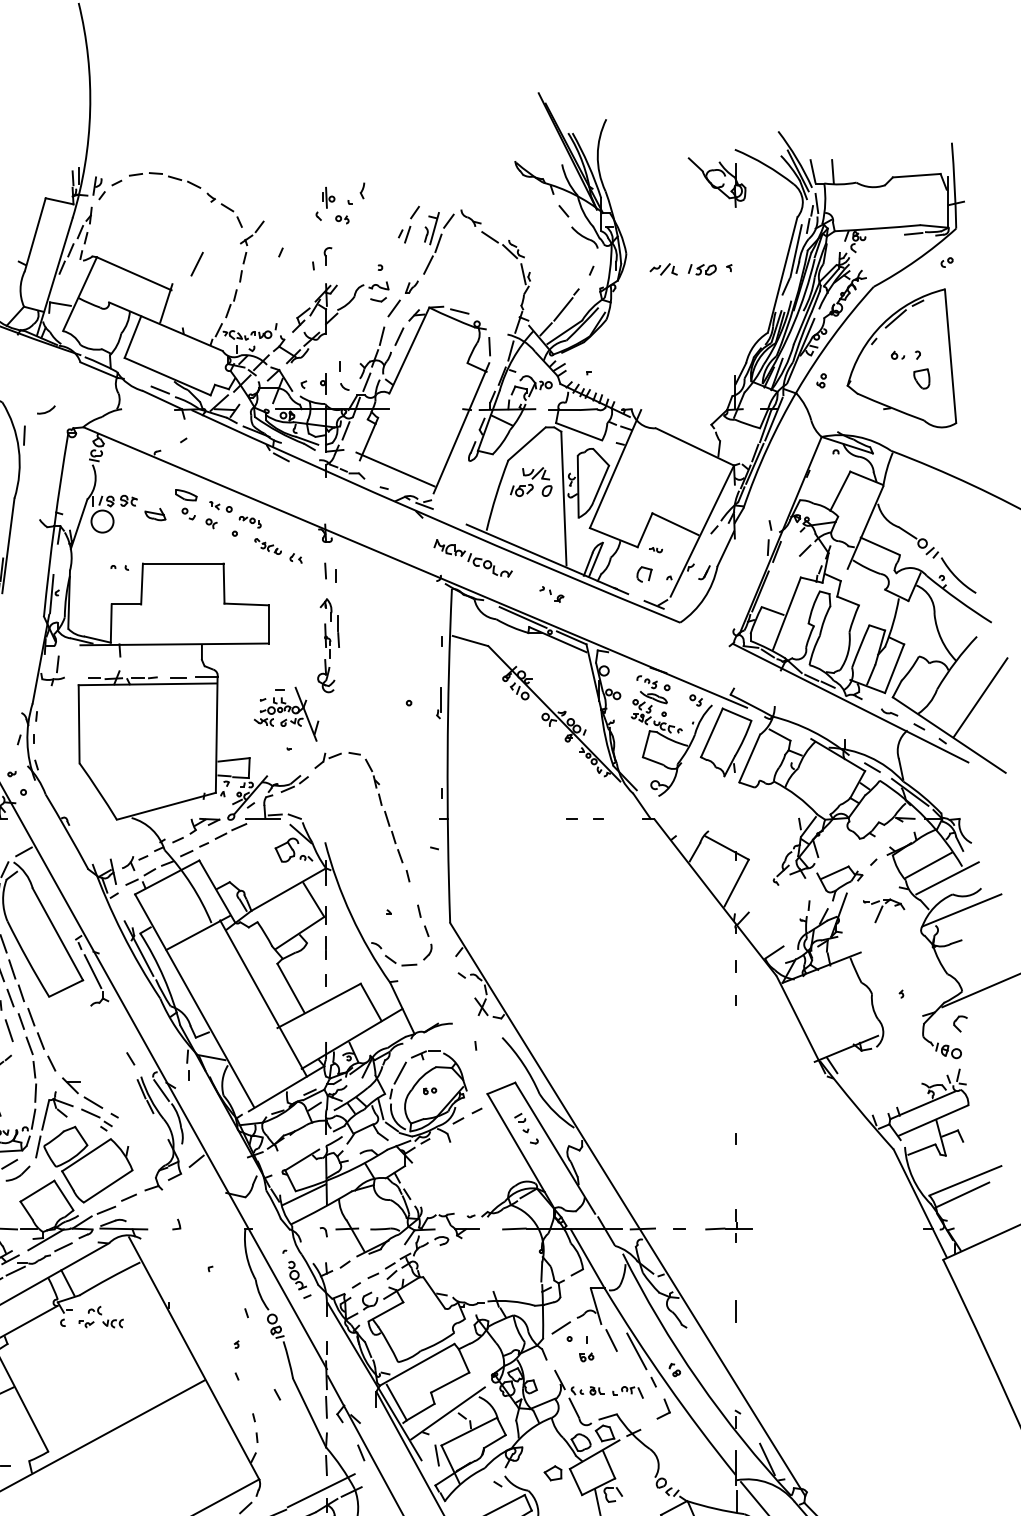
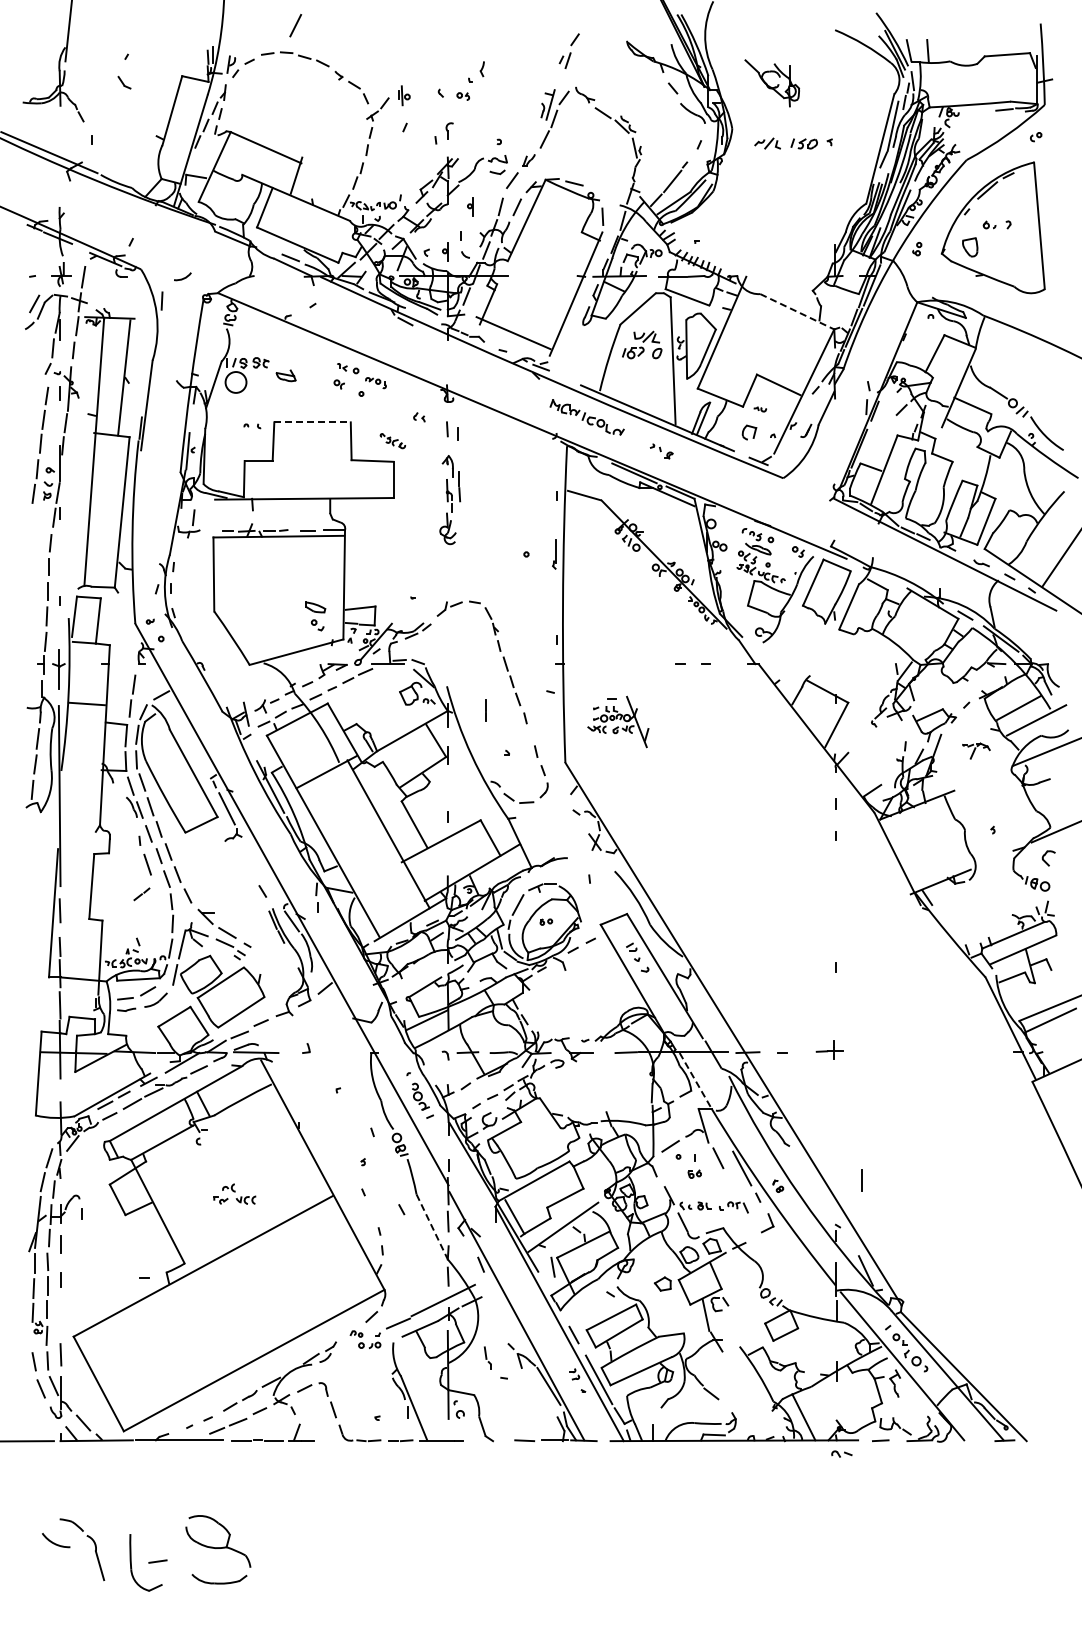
part: (716, 182) -> (771, 83), moved
part: (328, 197) -> (404, 95), moved
part: (408, 223) -> (568, 50), moved
line: (196, 264) -> (295, 25), moved
part: (350, 335) -> (470, 206), added
part: (922, 379) -> (970, 247), moved
line: (695, 446) -> (797, 311), solid -> dashed
part: (186, 504) -> (315, 616), moved
part: (267, 546) -> (392, 441), moved
line: (184, 563) -> (313, 422), solid -> dashed
part: (286, 713) -> (618, 721), moved
part: (884, 910) -> (976, 750), size x0.7
line: (325, 948) -> (485, 710), moved
part: (728, 1225) -> (829, 1049), size x0.6
line: (587, 1259) -> (695, 1081), solid -> dashed
line: (735, 1311) -> (861, 1180), moved
part: (100, 1316) -> (234, 1193), moved
line: (309, 1413) -> (432, 1227), solid -> dashed

